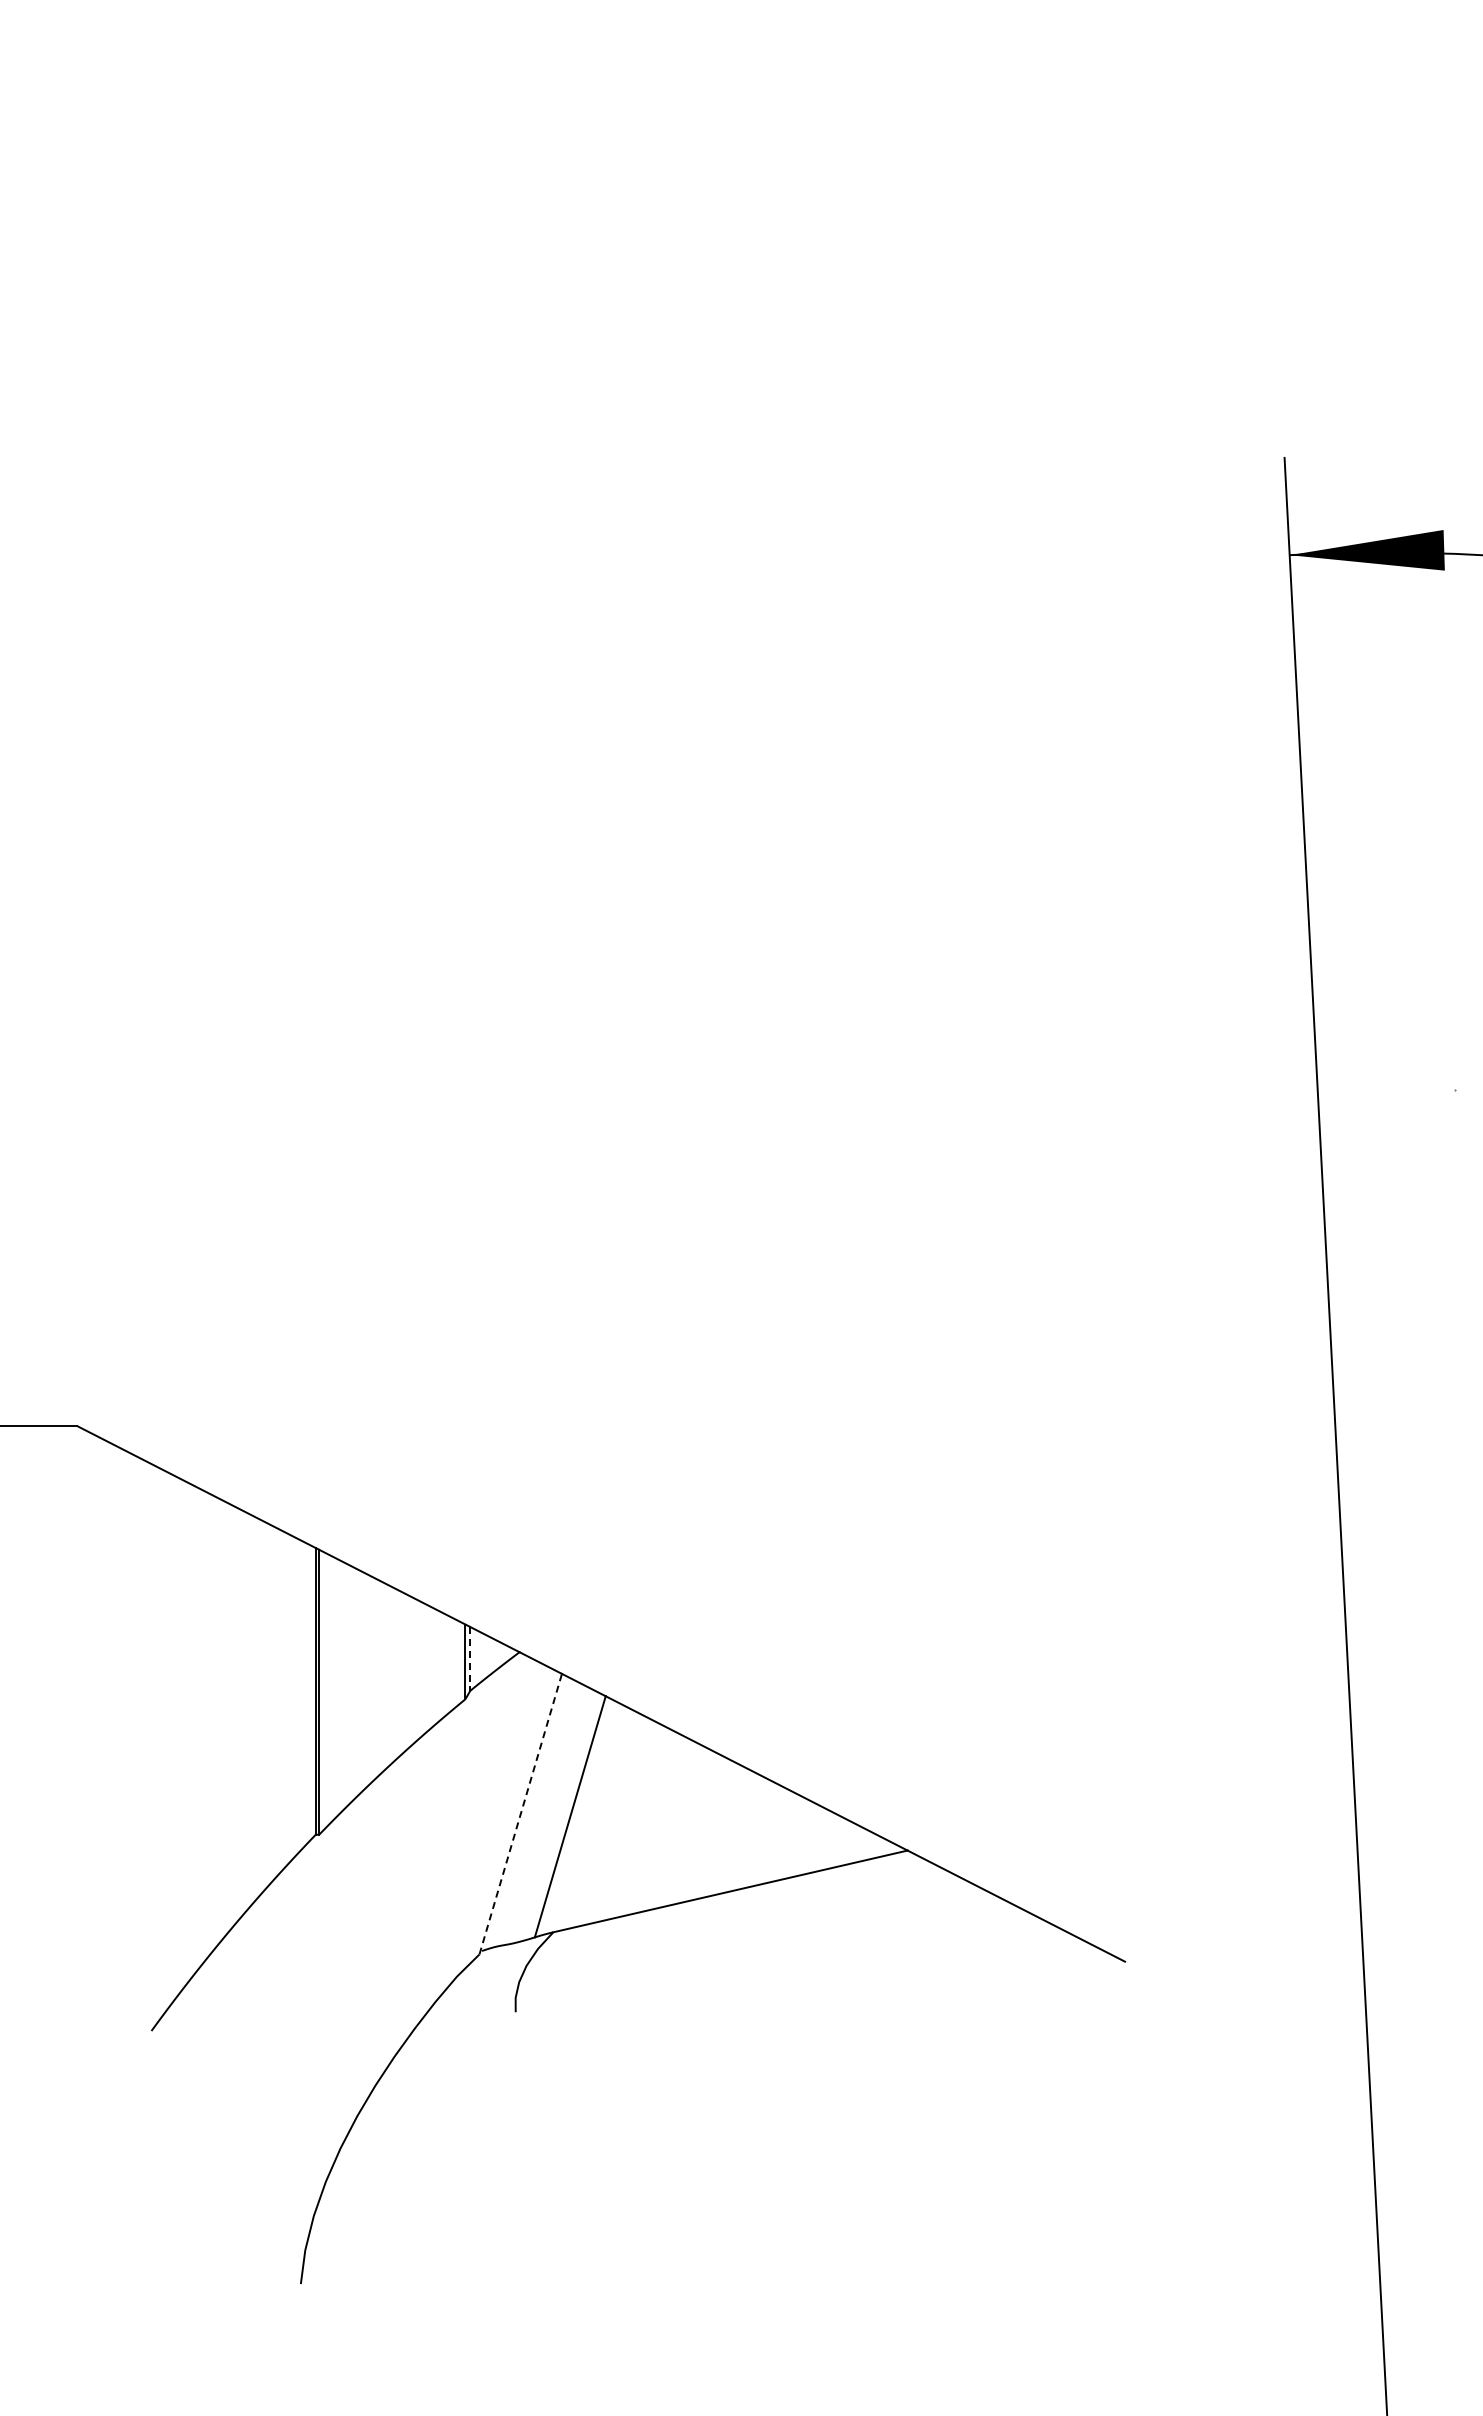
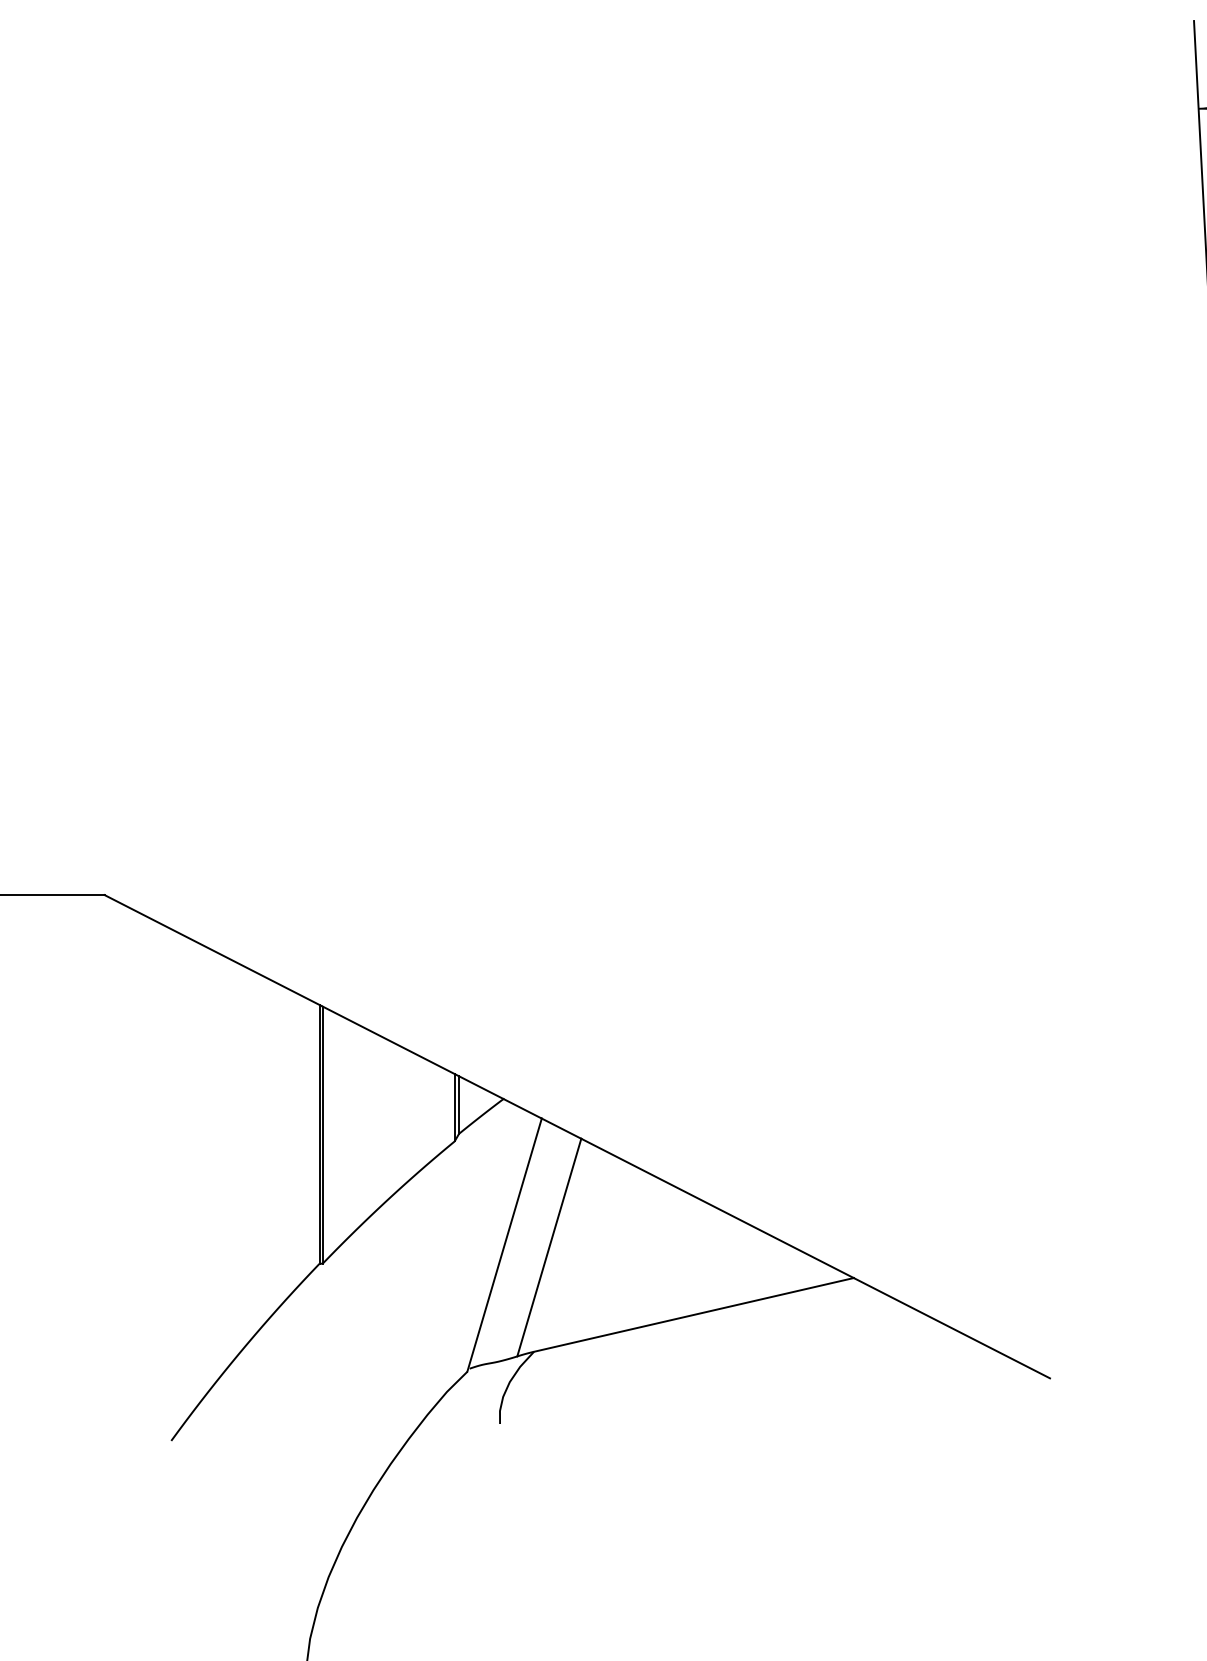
line: (470, 1658) -> (459, 1104), dashed -> solid
line: (520, 1813) -> (504, 1244), dashed -> solid

